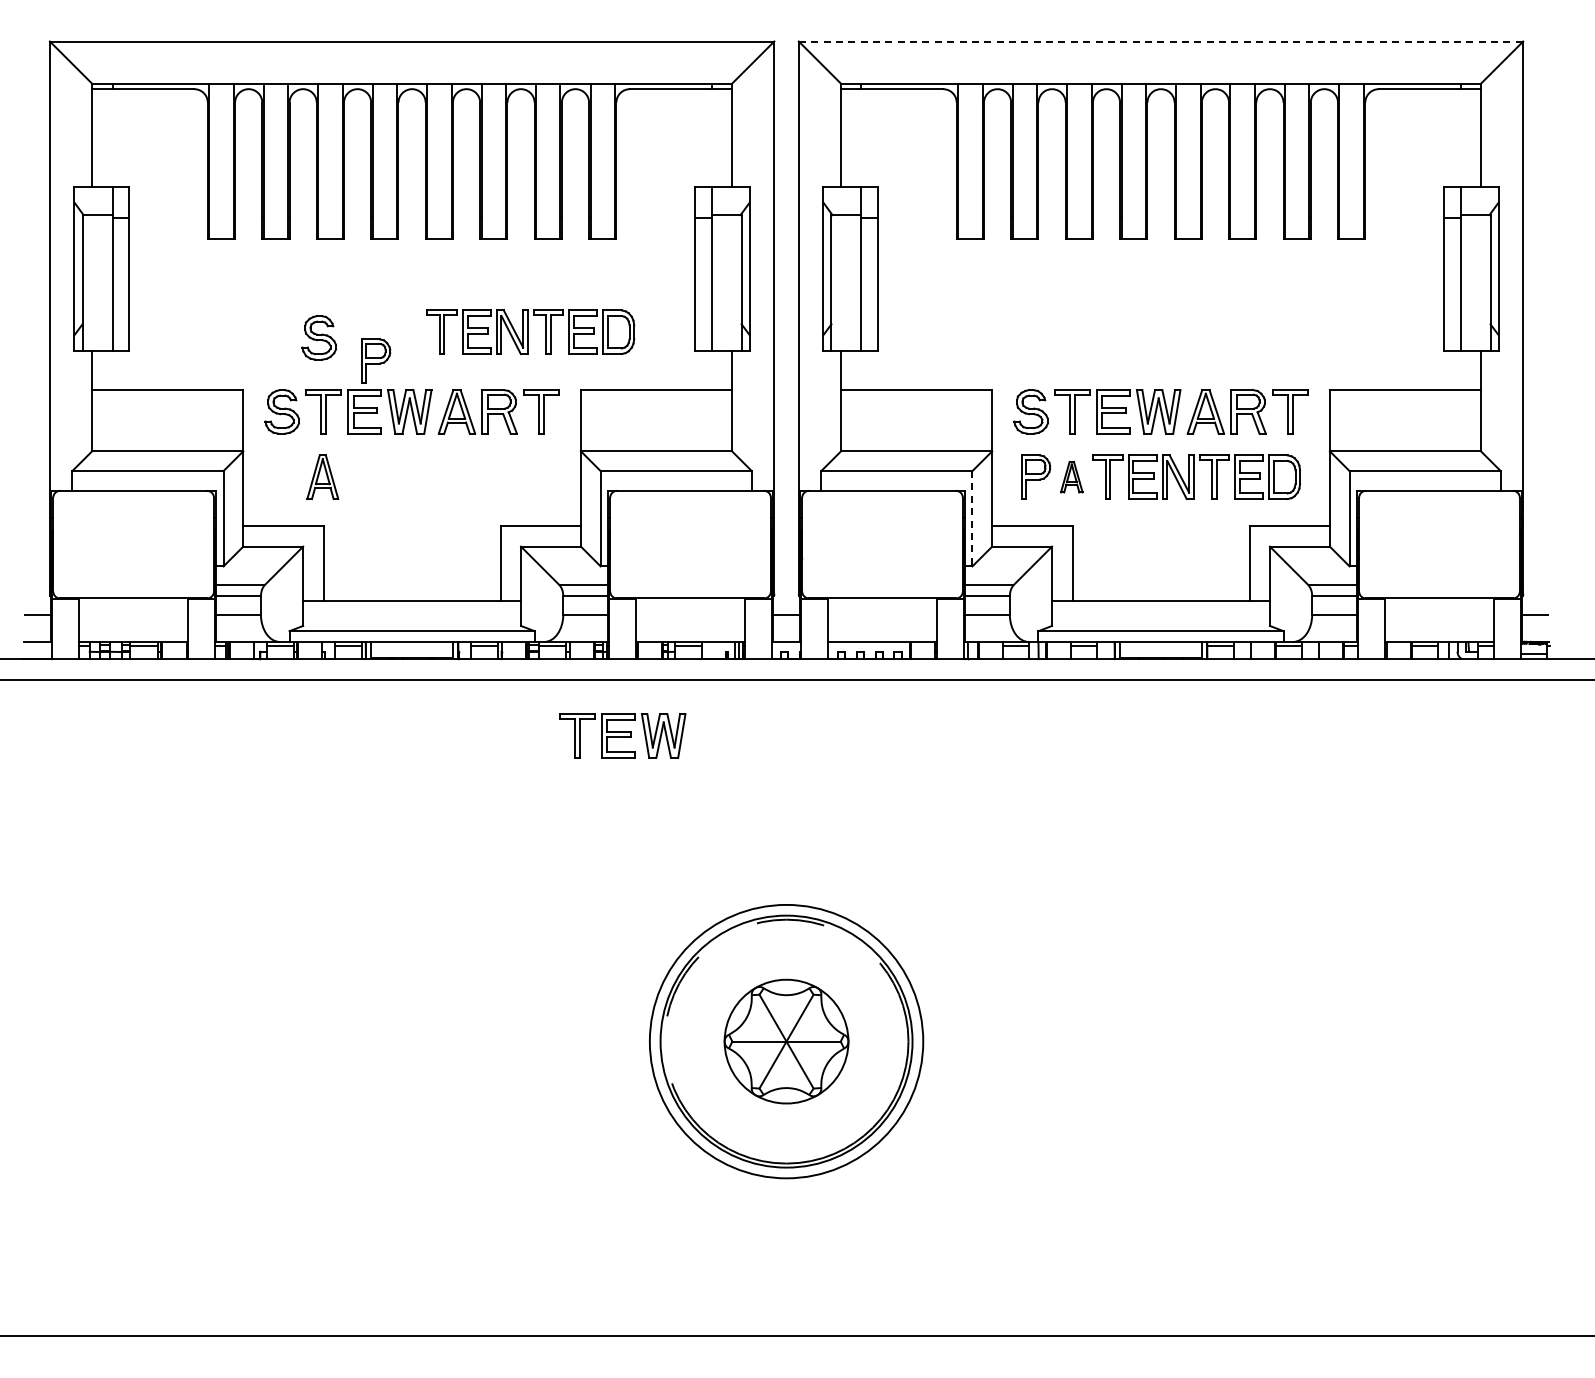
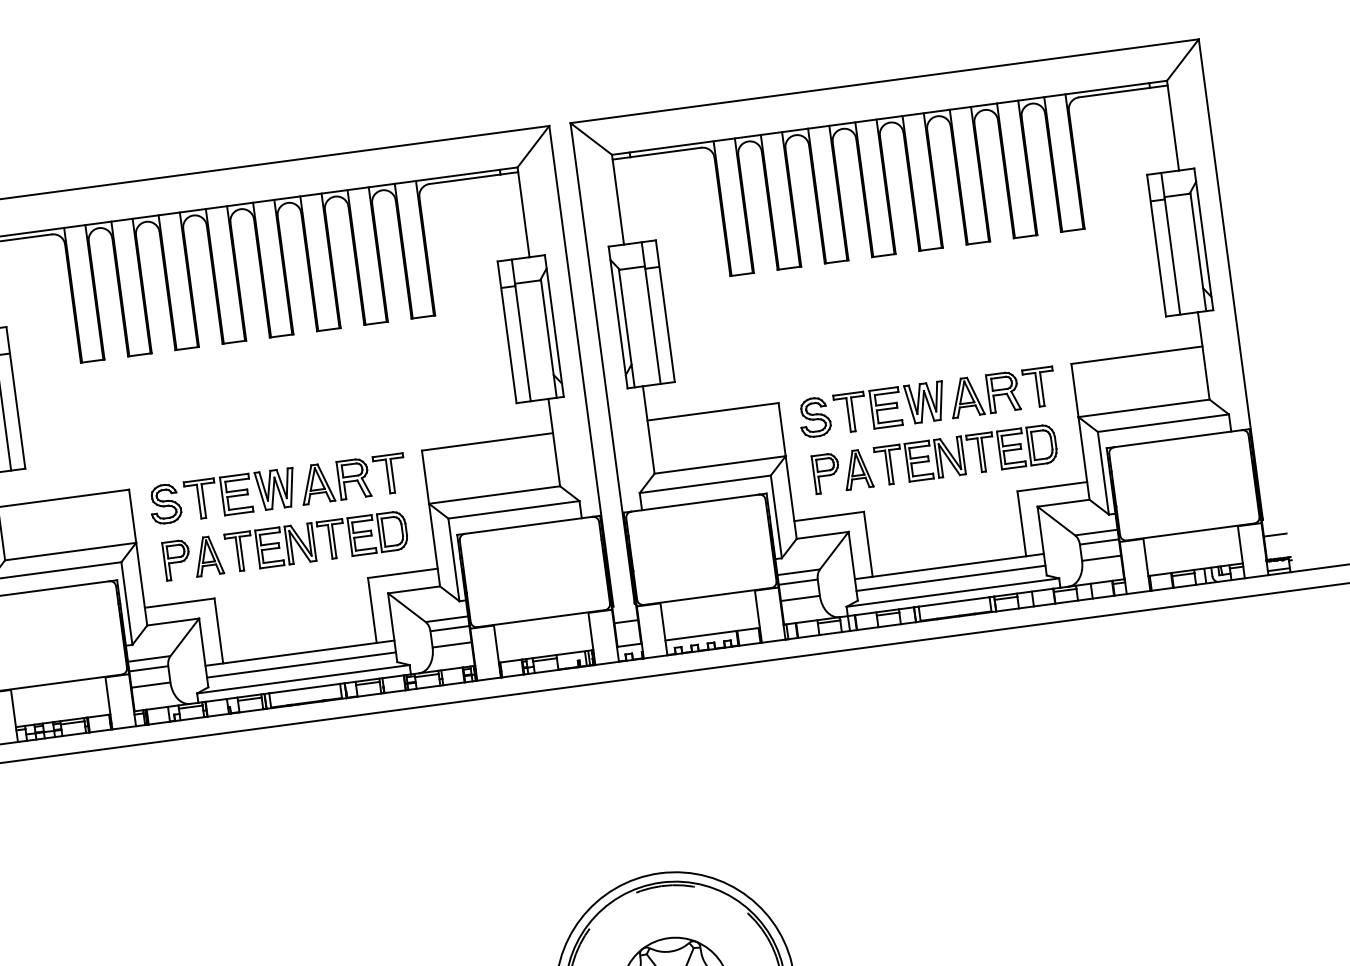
line: (1161, 41) -> (885, 81), dashed -> solid
part: (530, 331) -> (316, 541), moved
part: (319, 337) -> (189, 435), removed
part: (376, 360) -> (177, 559), moved
part: (1071, 476) -> (857, 468), size x1.43
line: (972, 518) -> (776, 516), dashed -> solid
line: (412, 614) -> (301, 664), added
line: (1160, 614) -> (950, 578), added
part: (622, 735) -> (497, 745), removed

